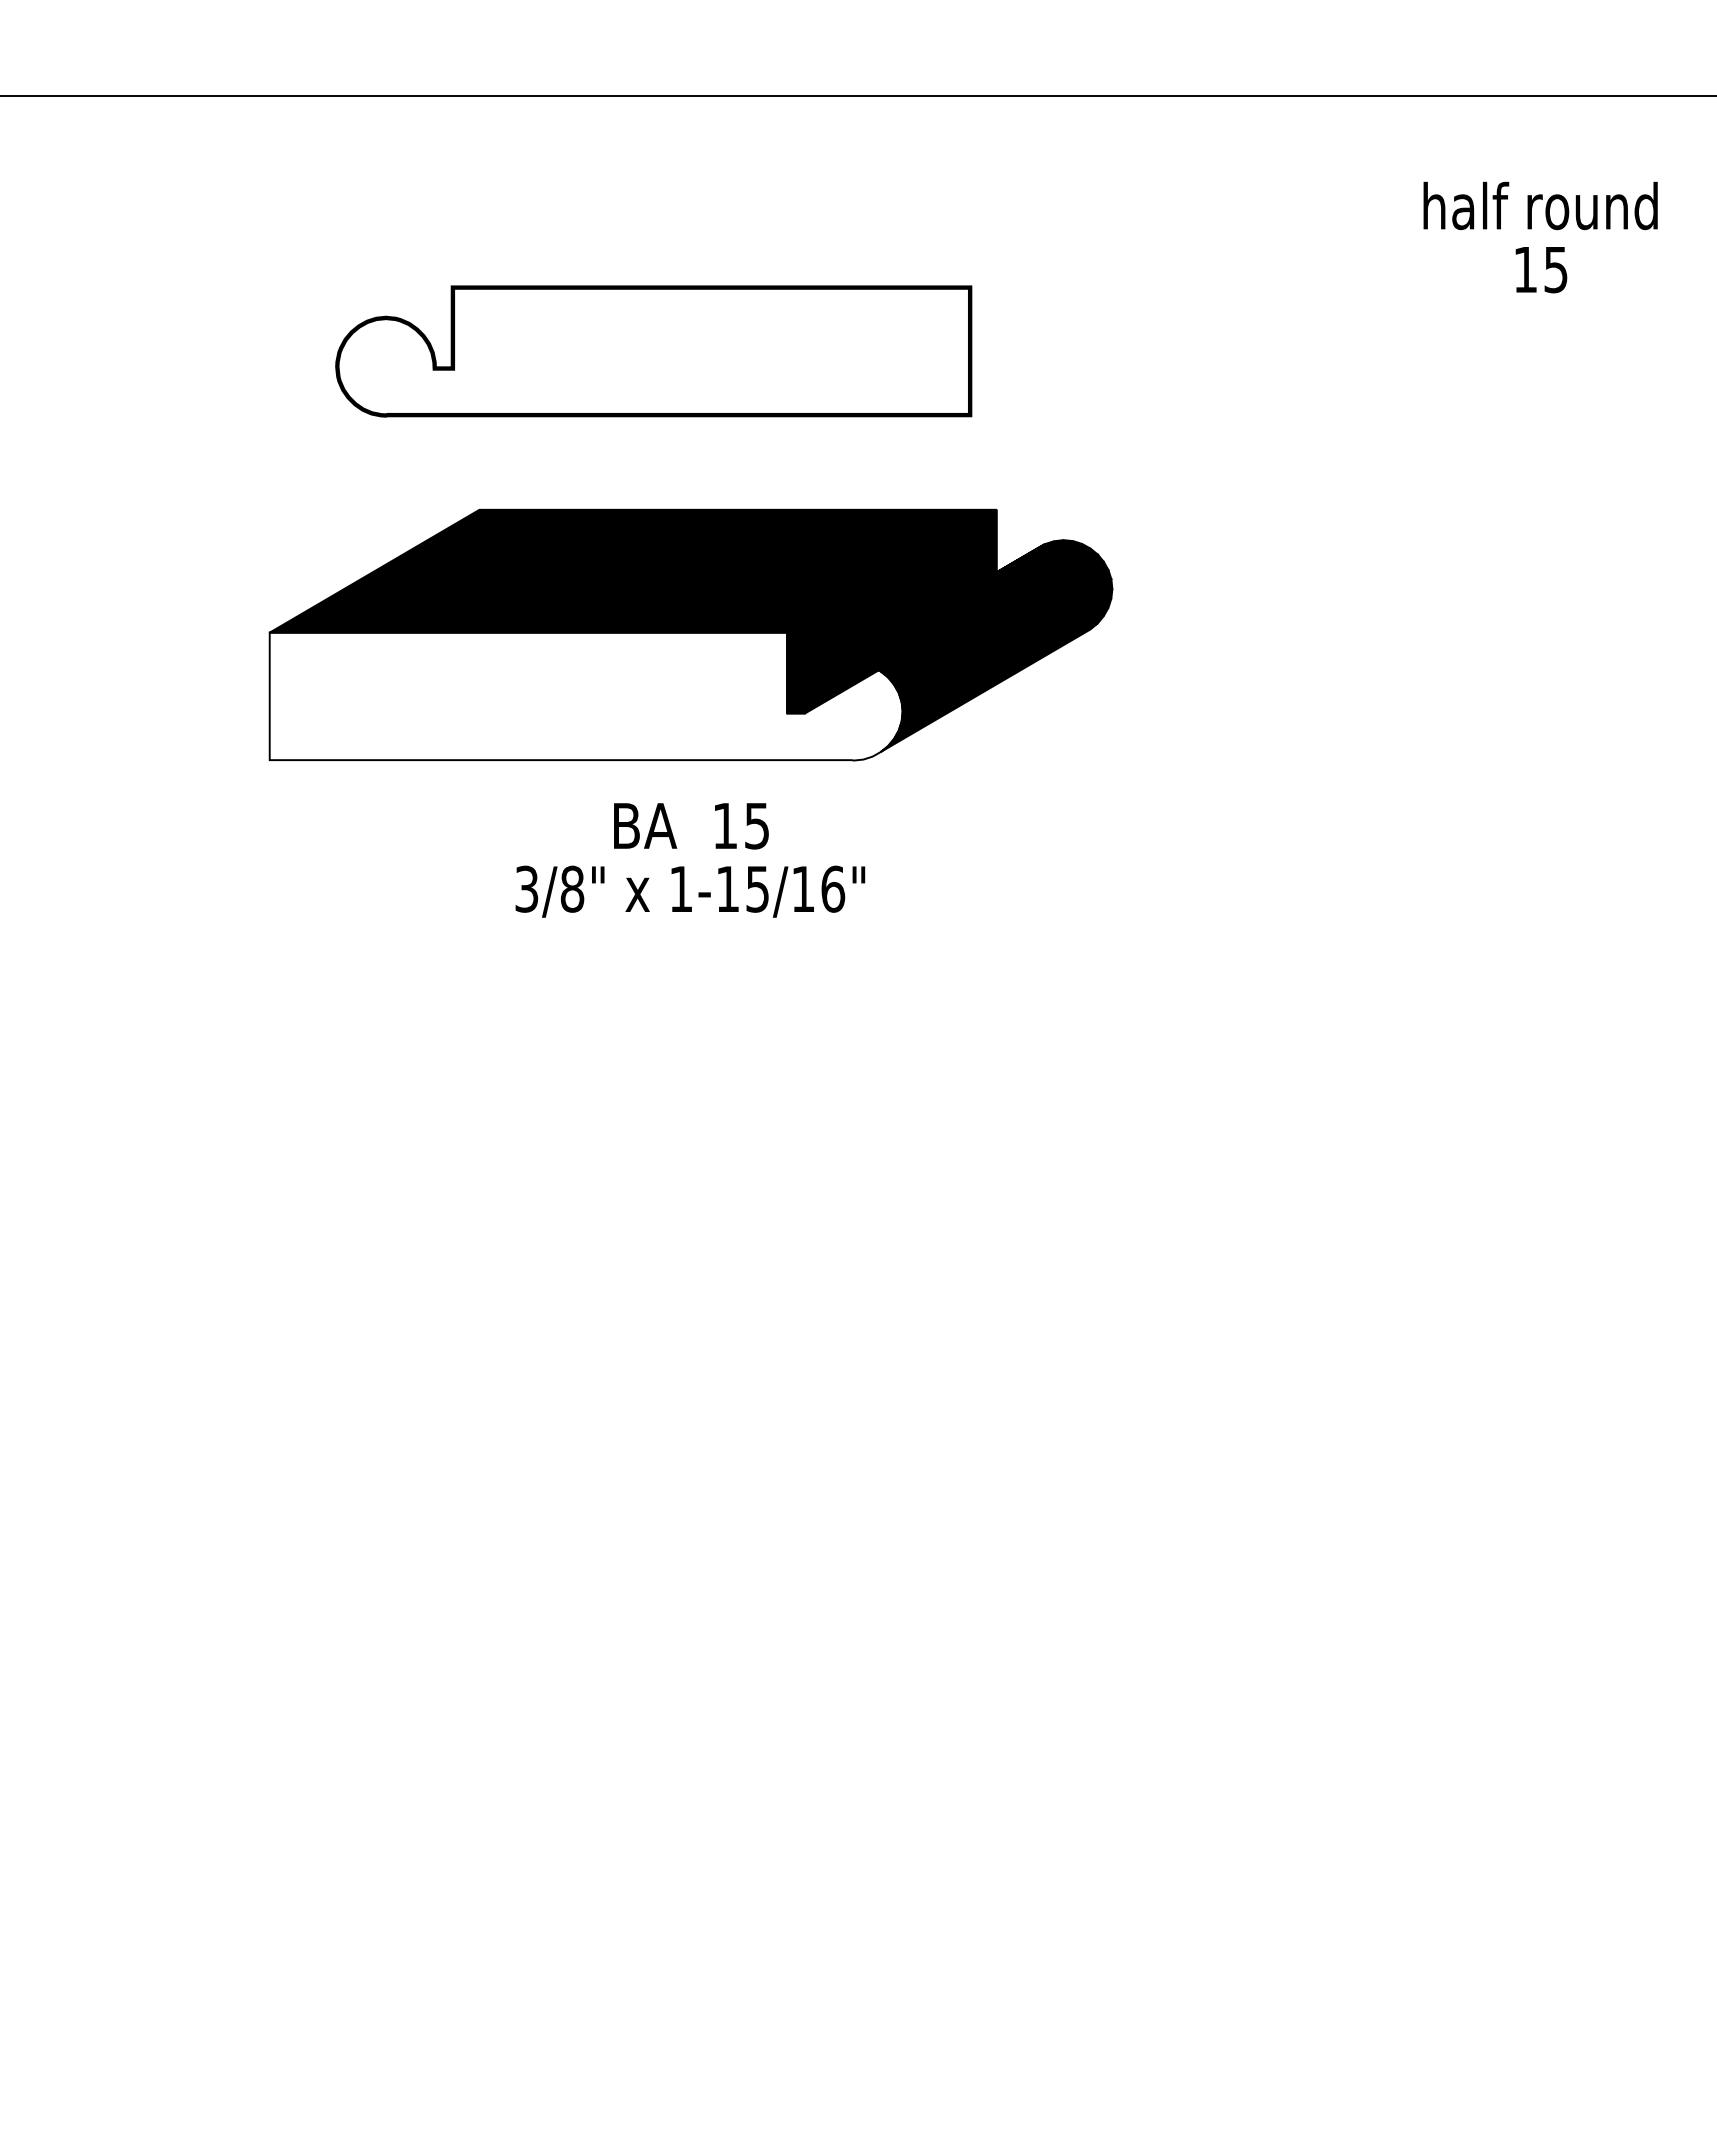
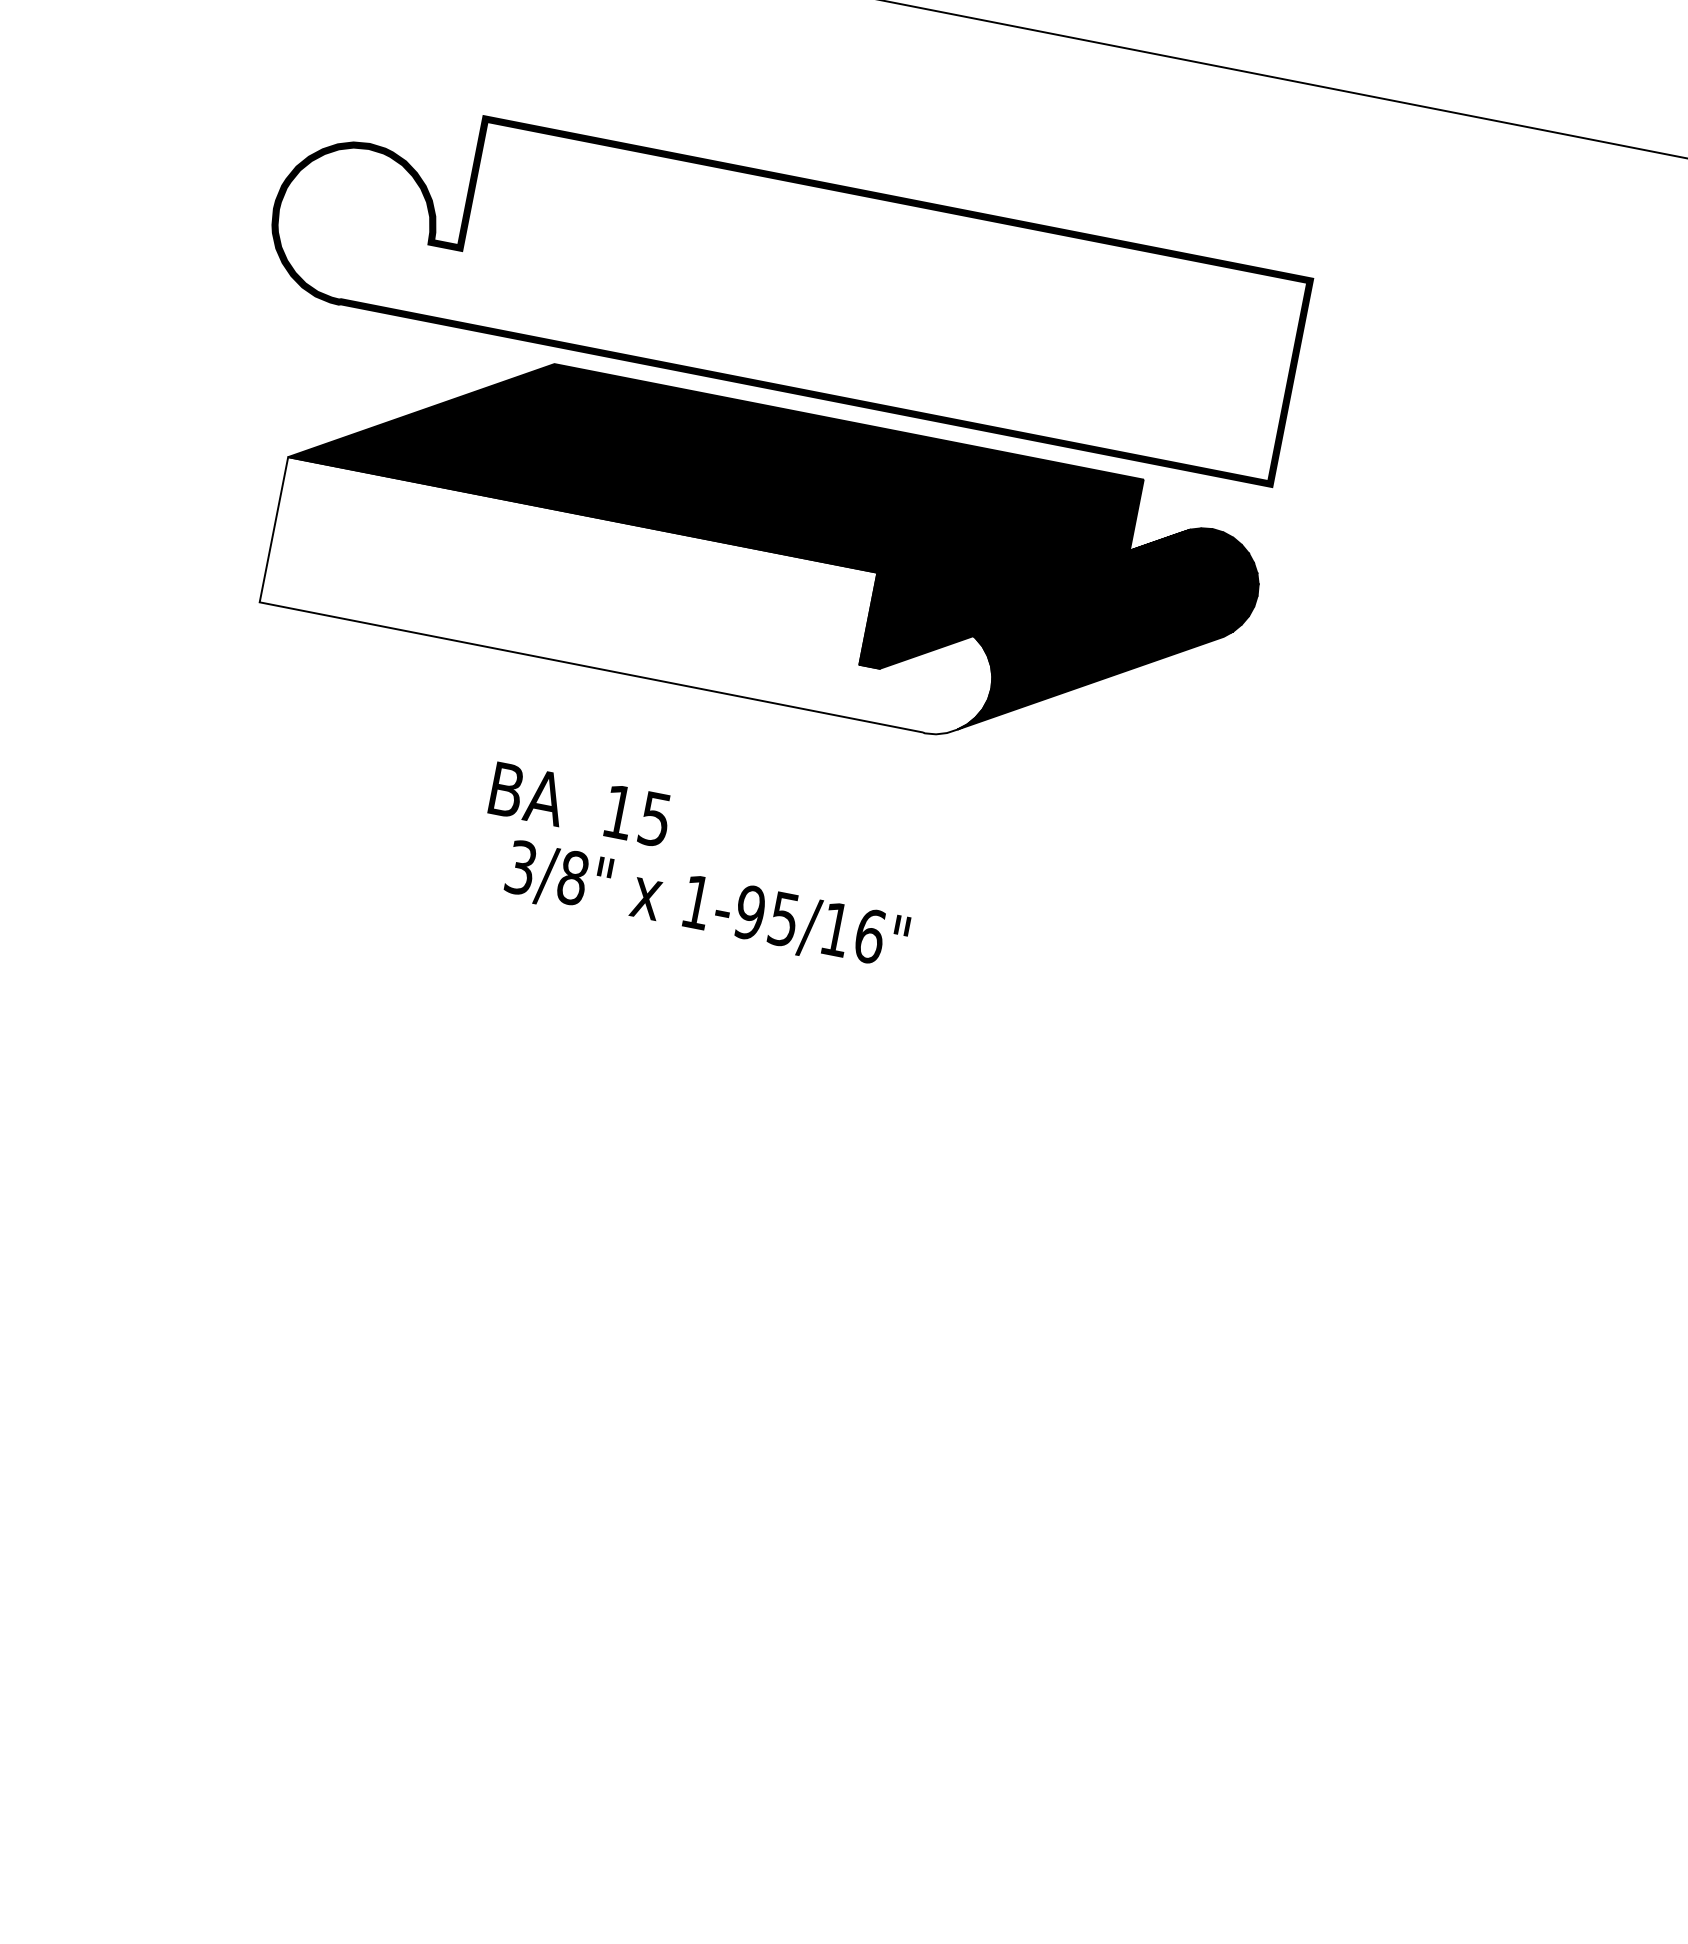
part: (653, 351) -> (785, 283), size x1.4
part: (690, 634) -> (766, 553), moved
text: (691, 826) -> (580, 805), moved
text: (727, 888) -> (749, 911), 1-15/16" -> 1-95/16"

